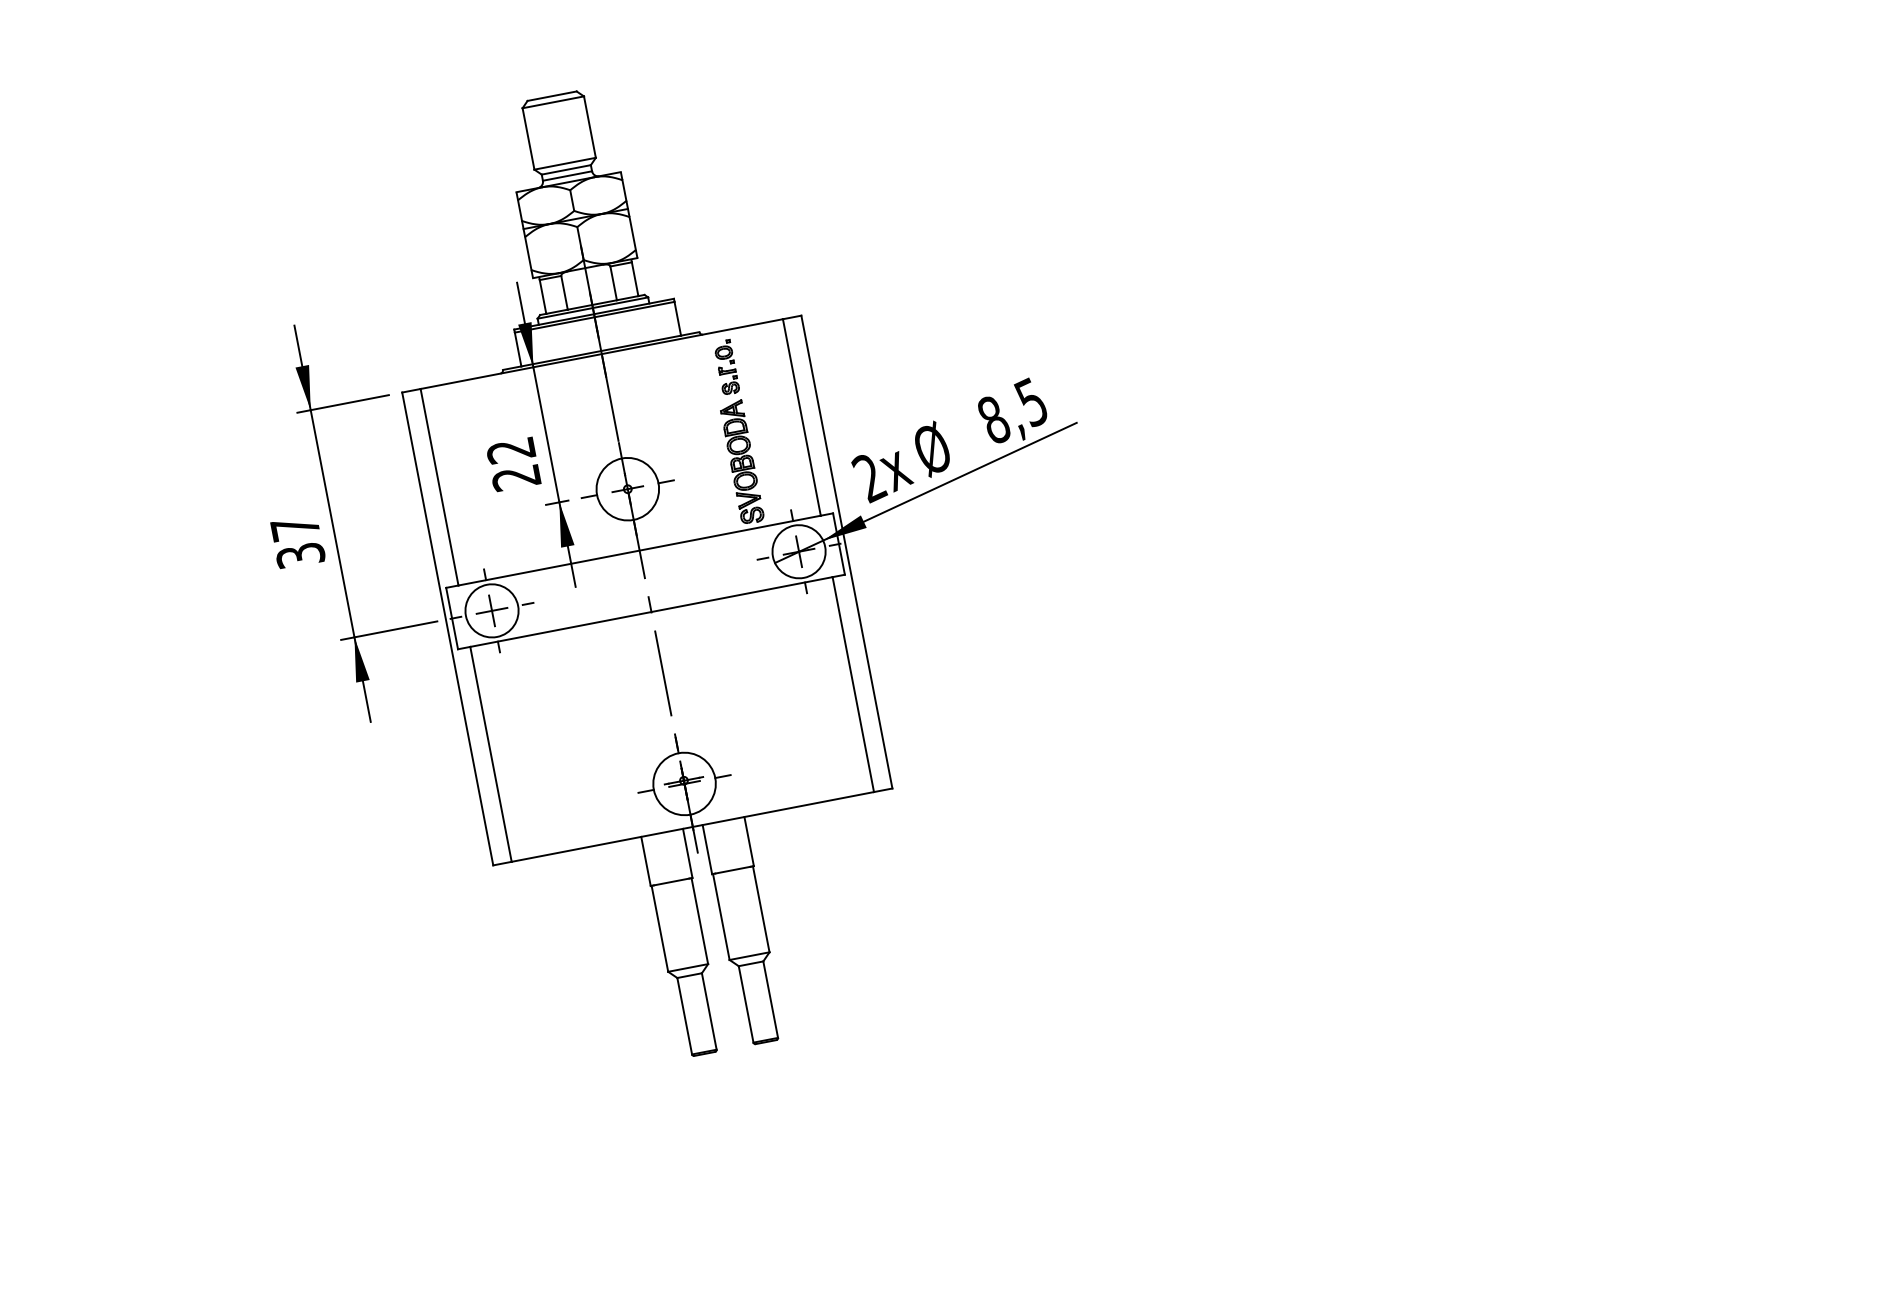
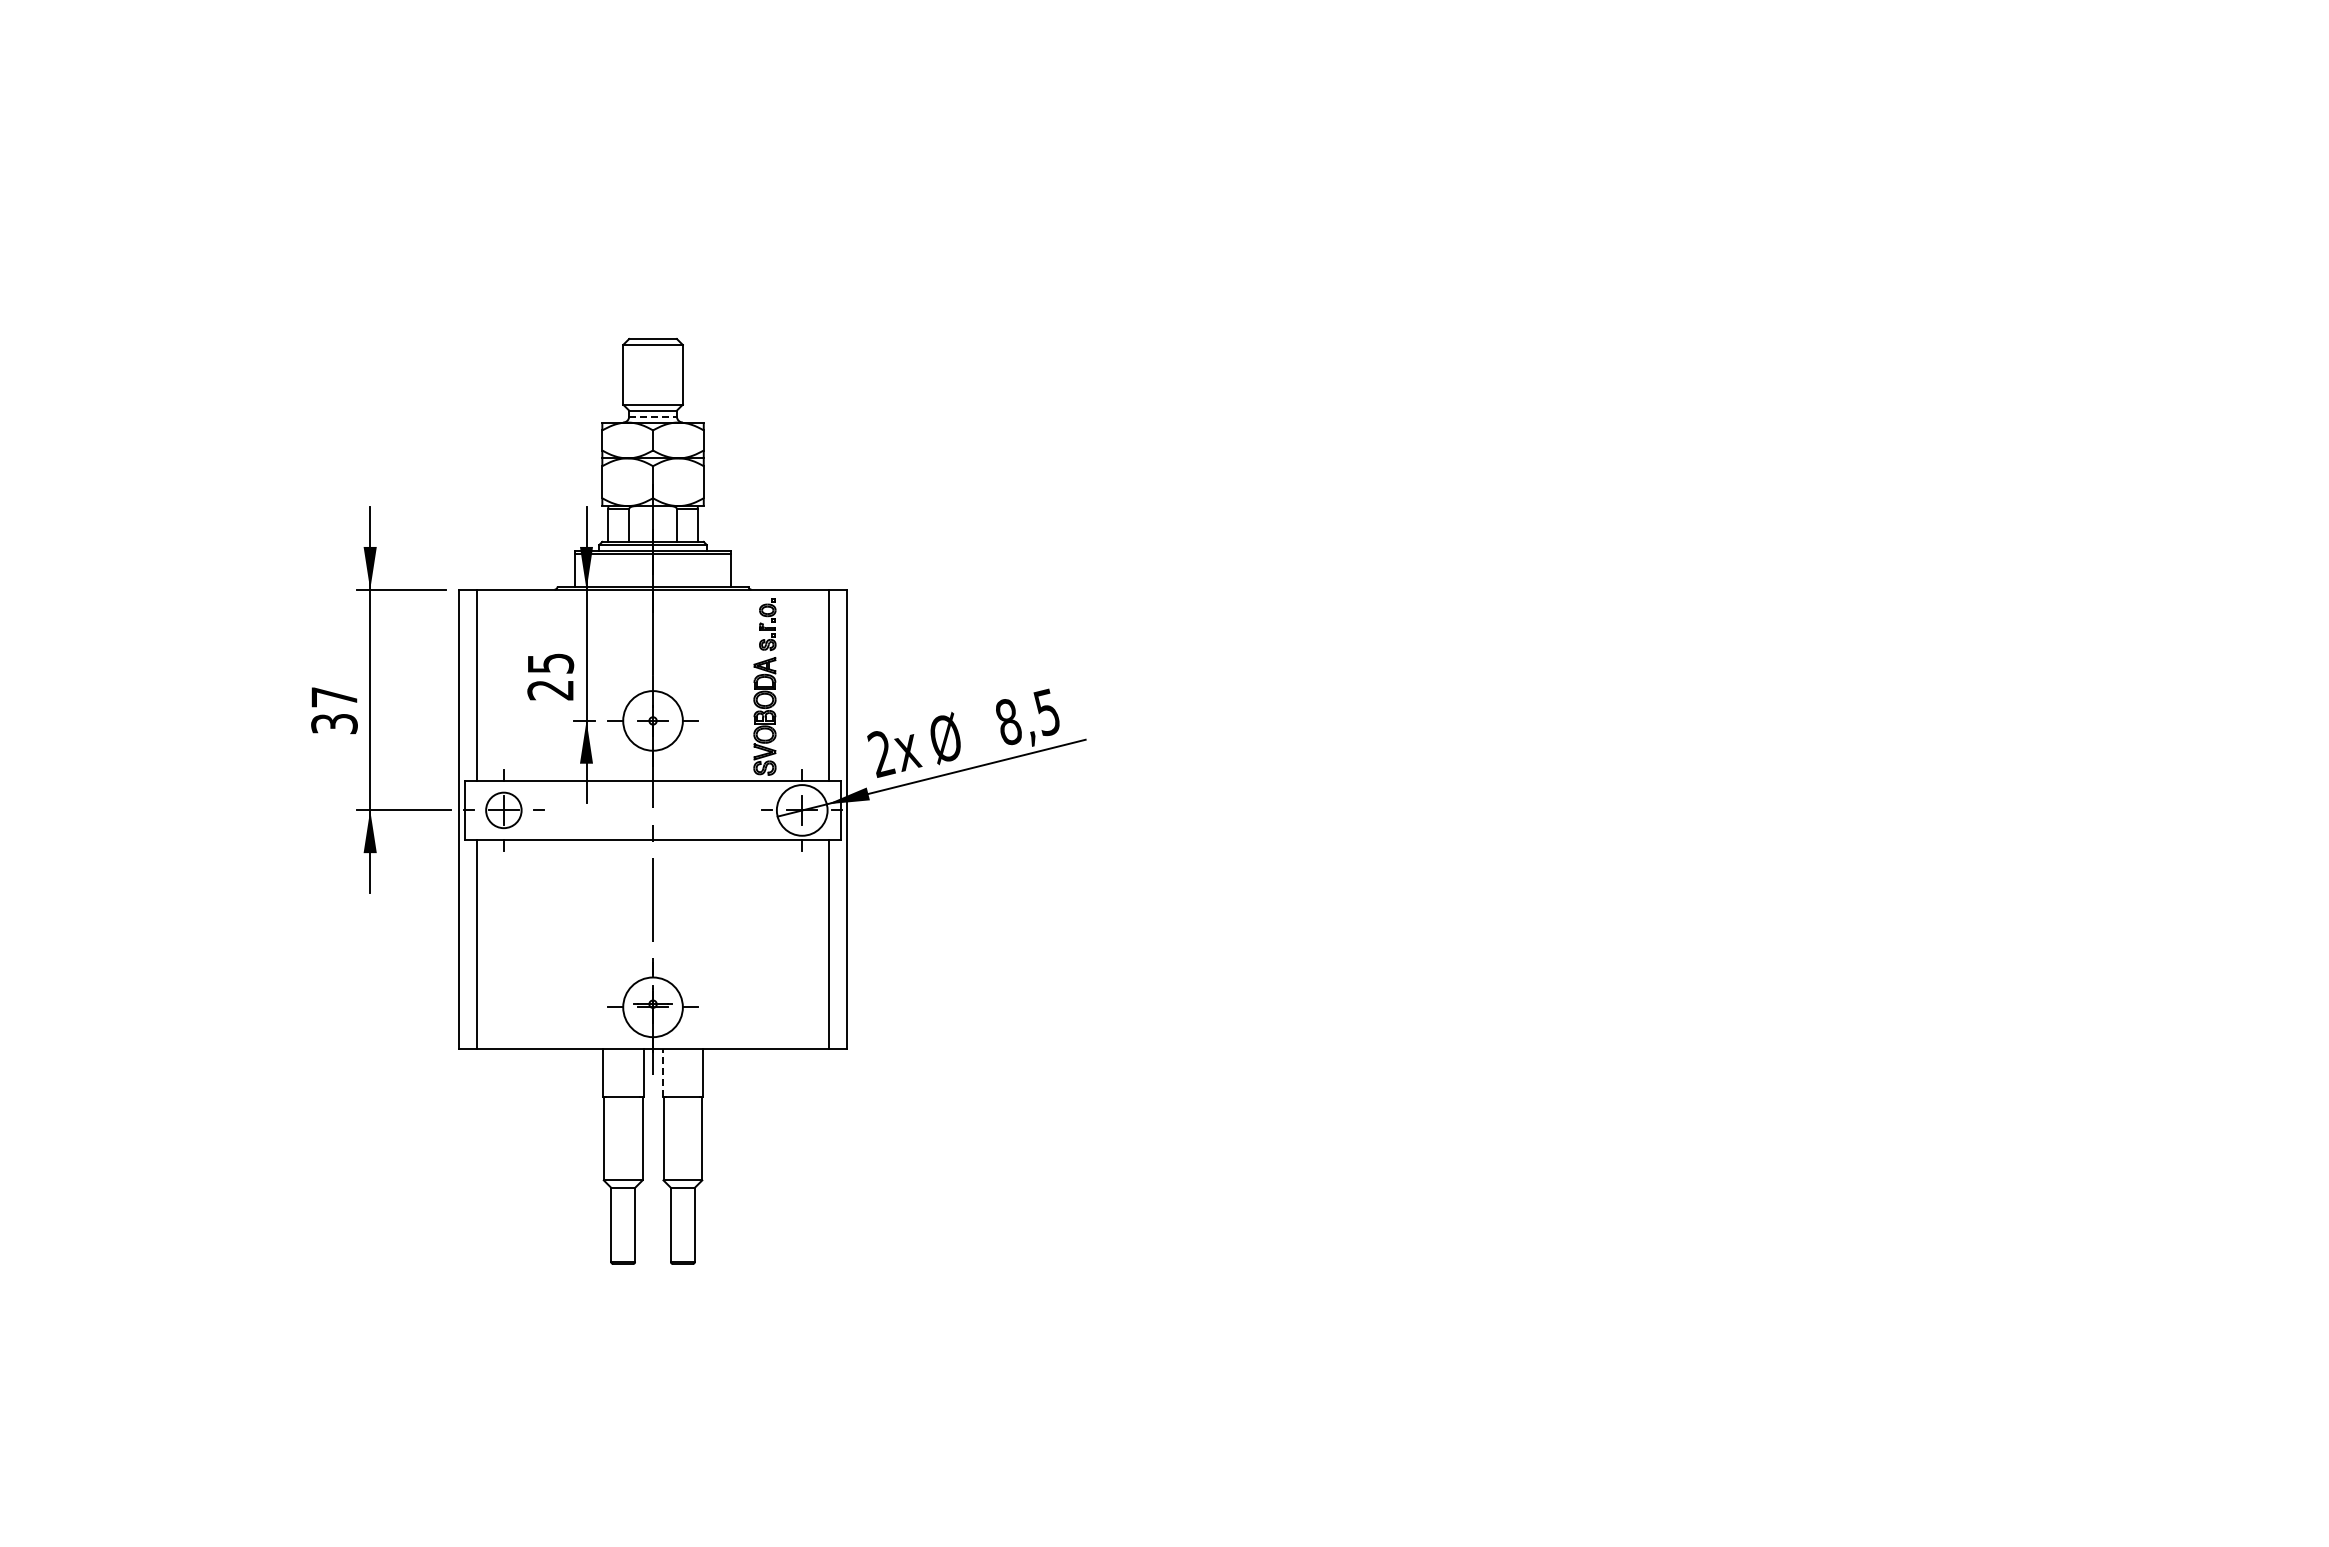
line: (567, 175) -> (653, 416), solid -> dashed
text: (510, 450) -> (550, 663), 22 -> 25
circle: (491, 611) -> (503, 810), size x0.7
line: (707, 849) -> (662, 1072), solid -> dashed

